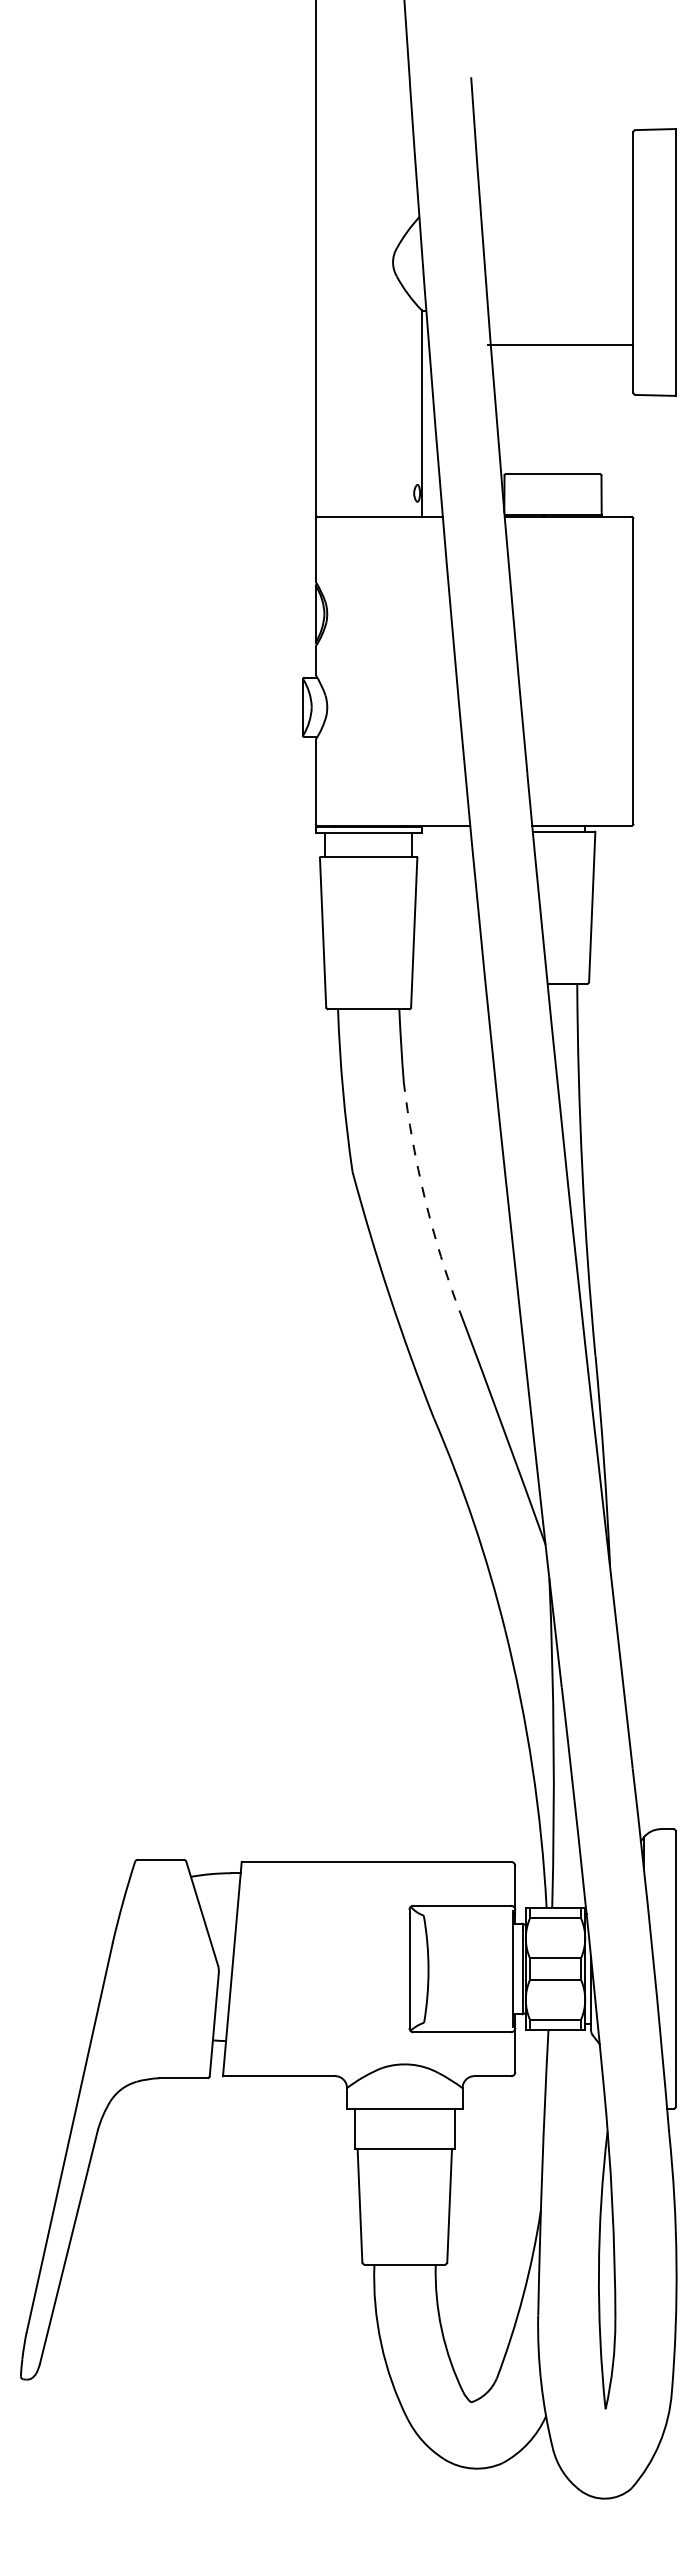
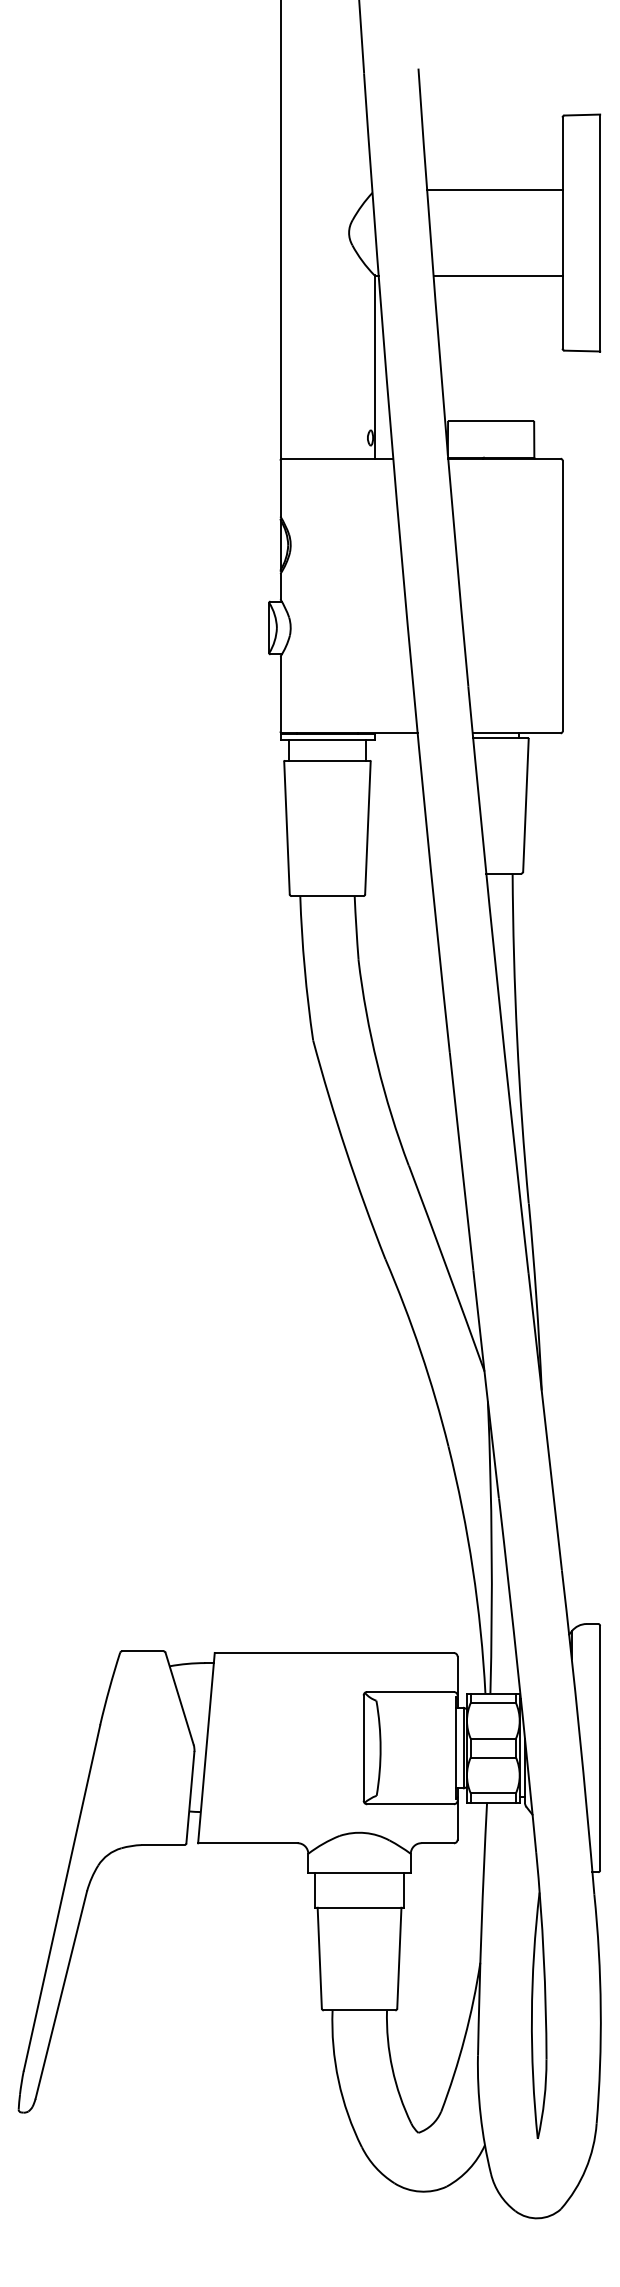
line: (556, 213) -> (494, 189), added
line: (560, 345) -> (497, 276), moved
arc: (424, 1198) -> (377, 1064), dashed -> solid

